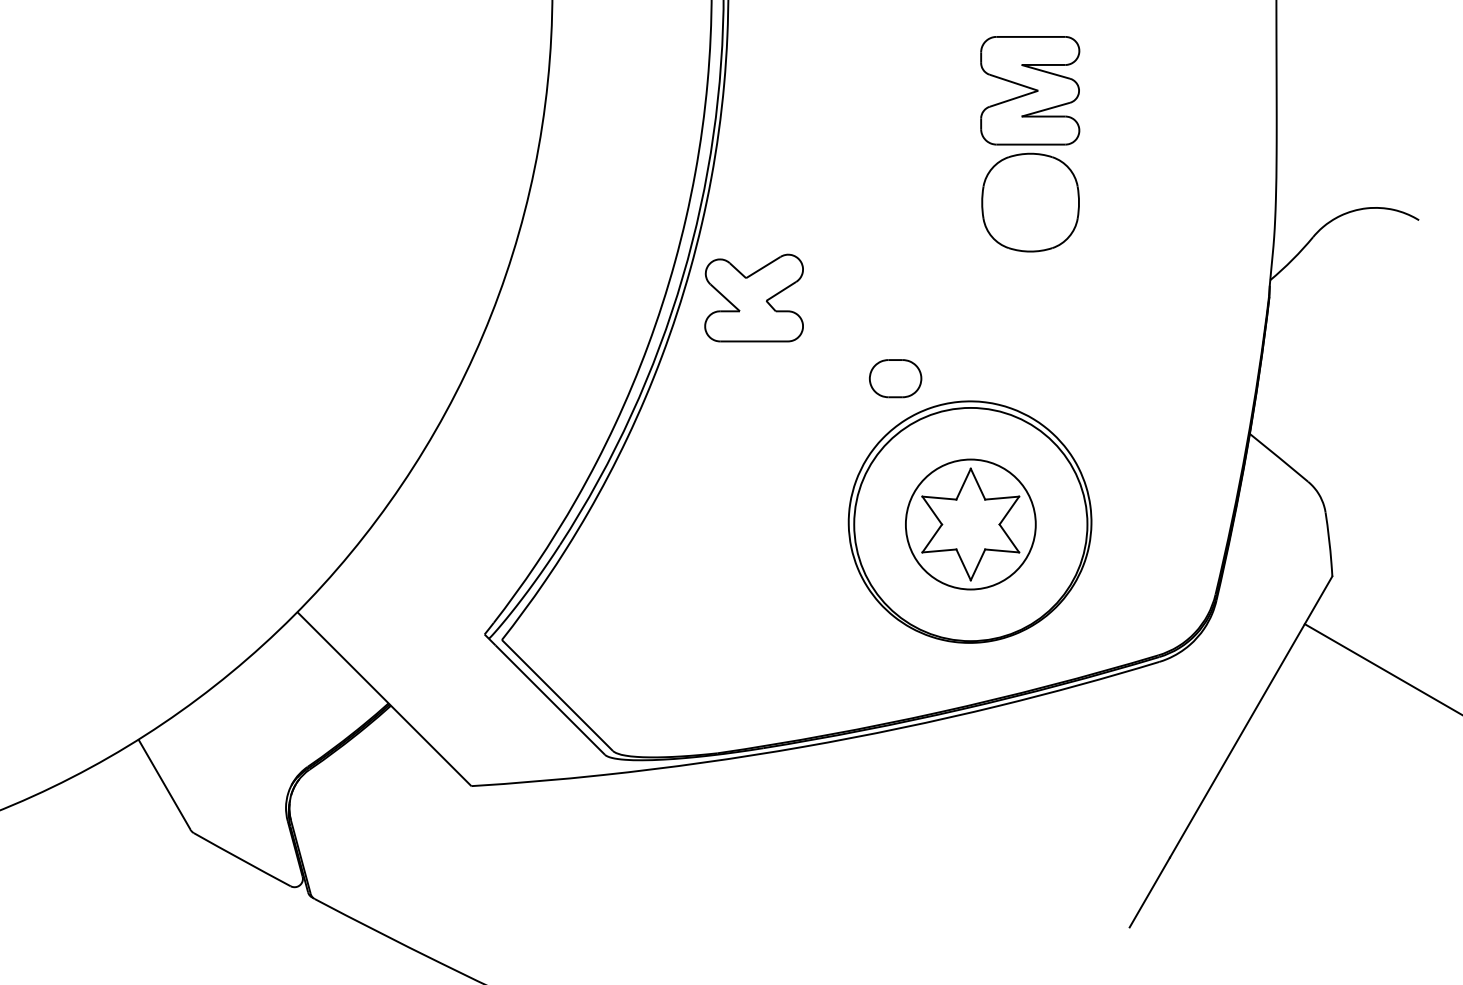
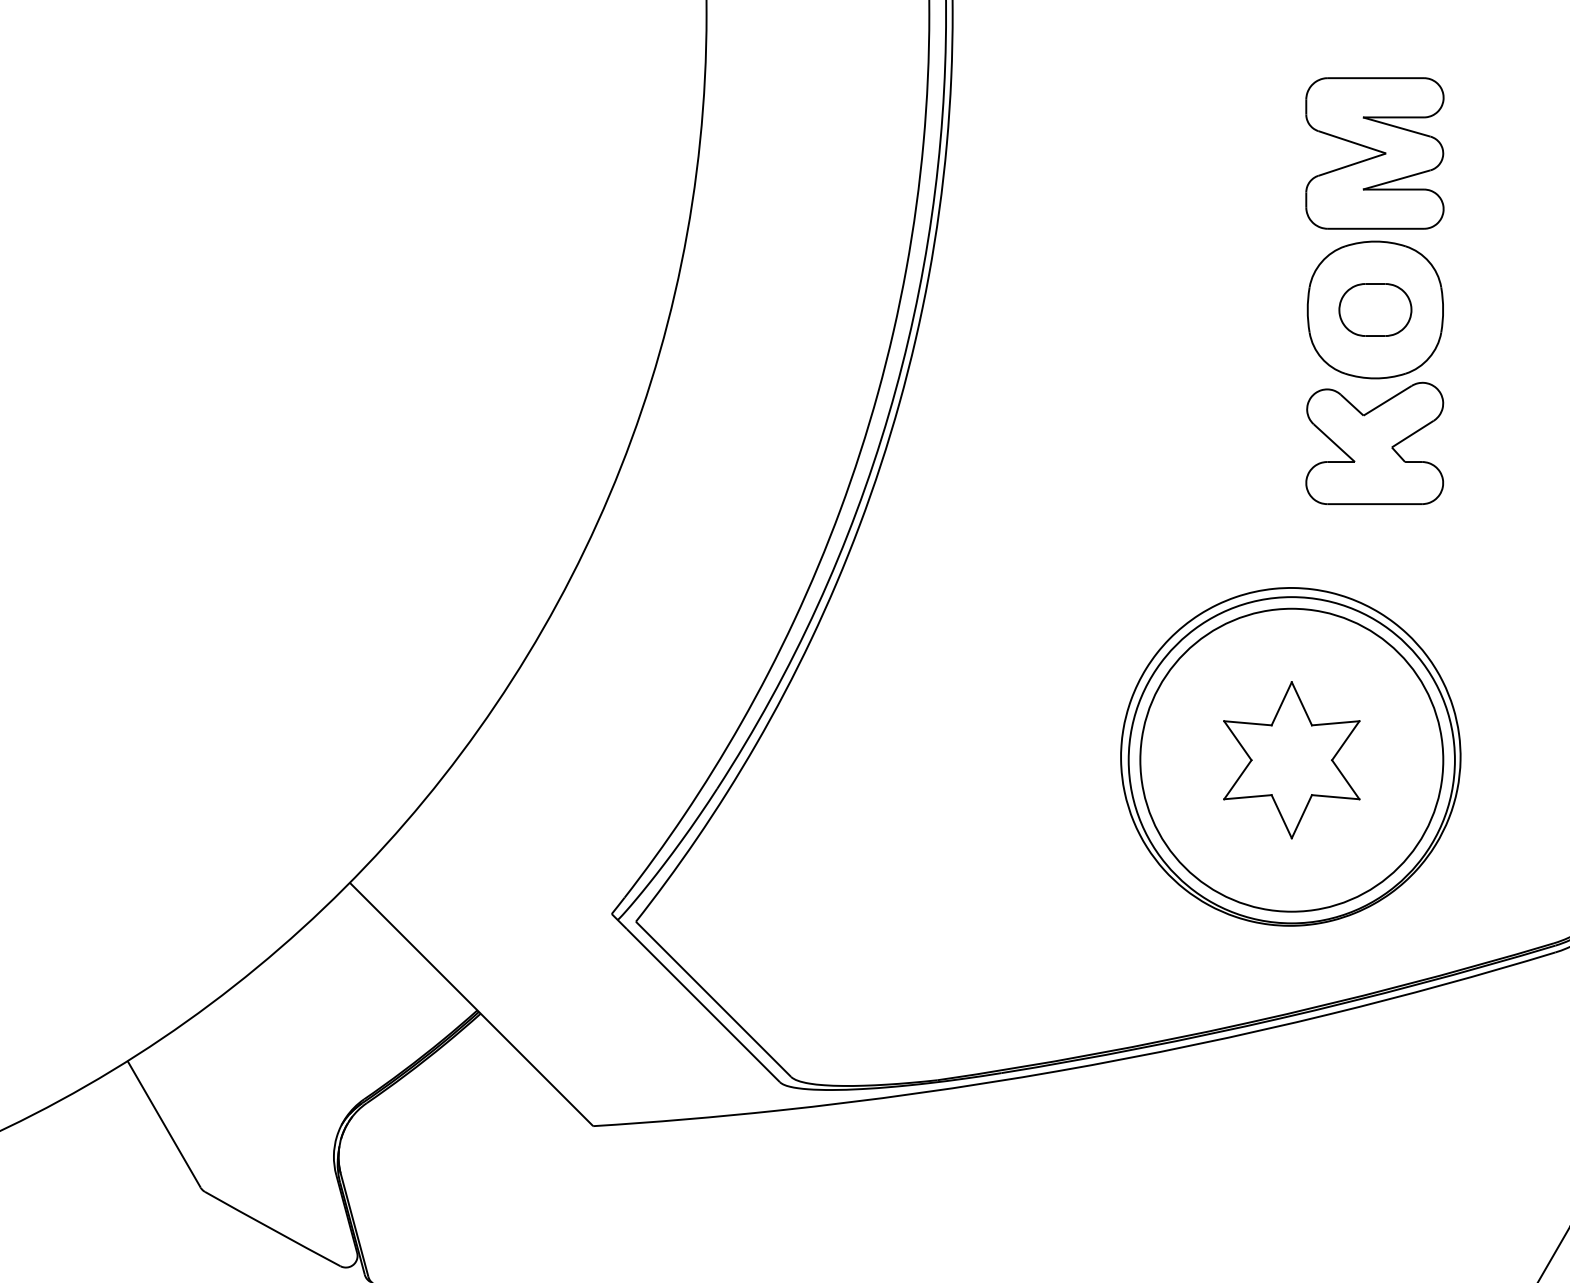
part: (753, 297) -> (1373, 442), moved
part: (895, 378) -> (1375, 309), moved
circle: (970, 524) -> (1291, 760), size x1.67

